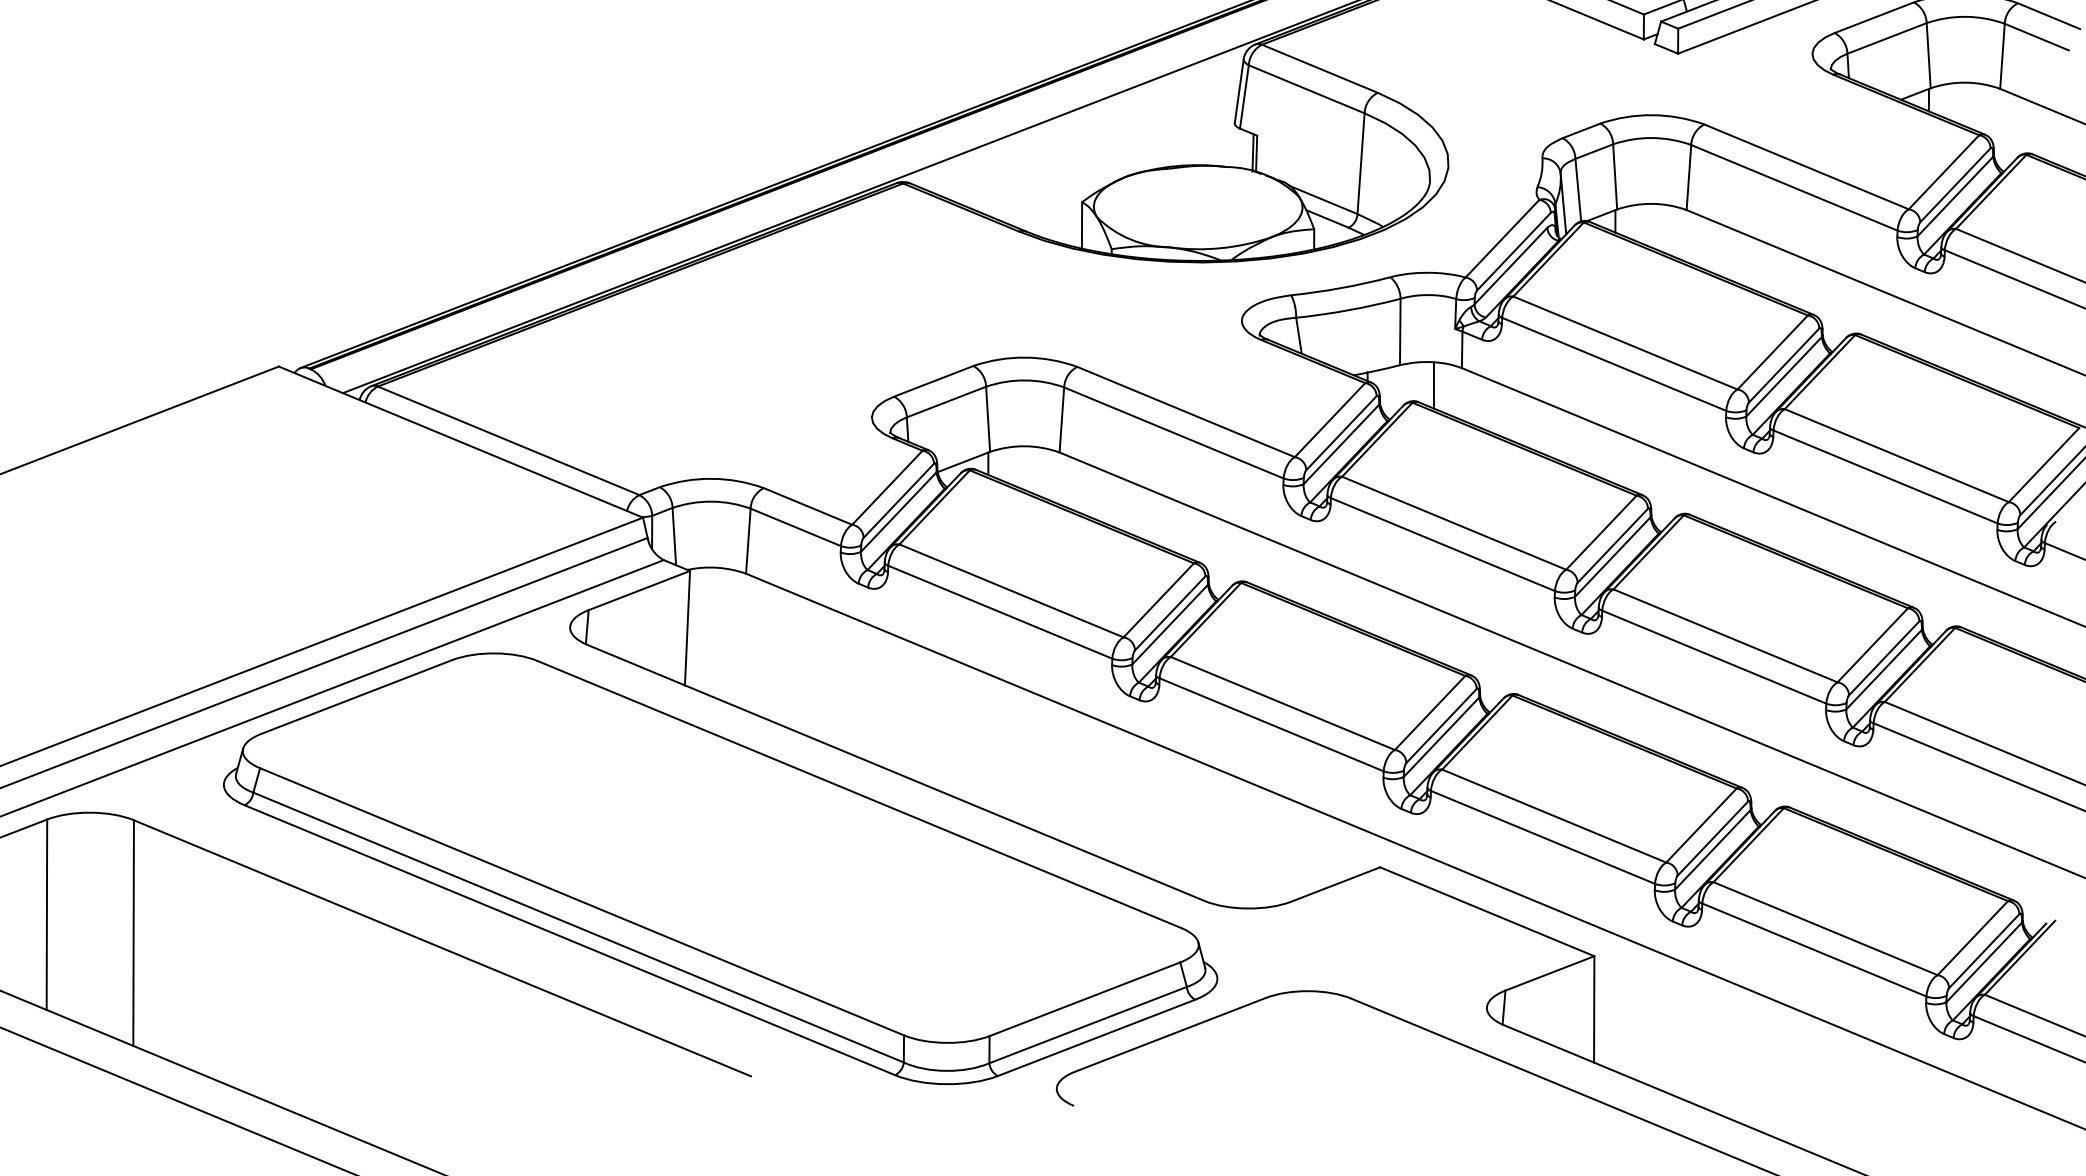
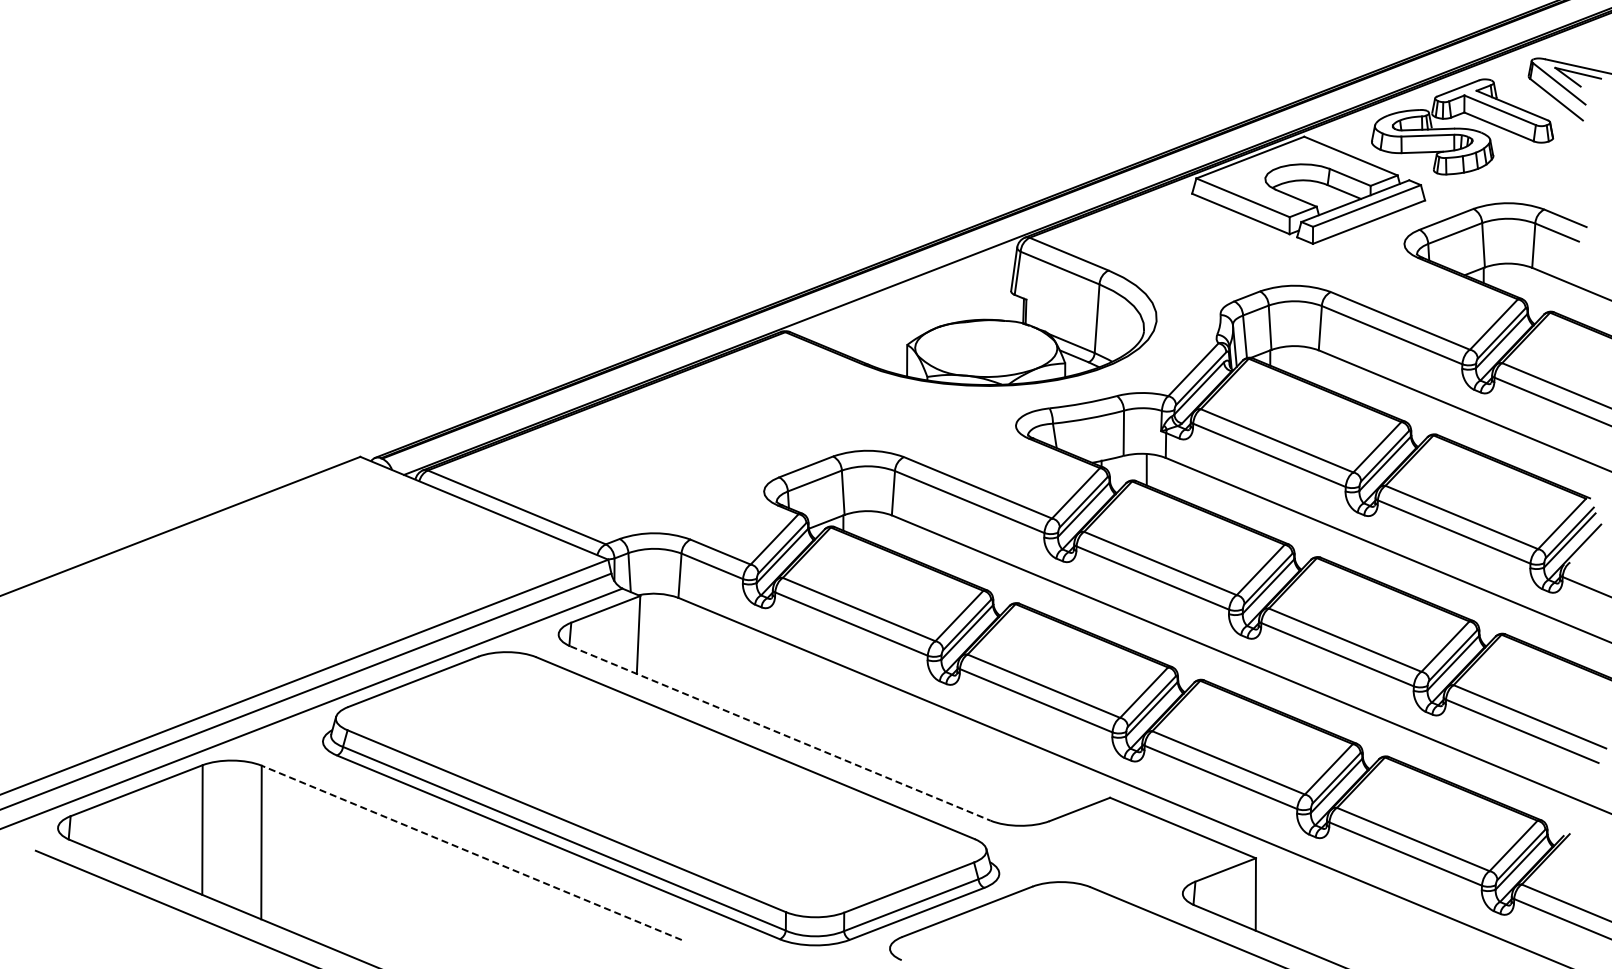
line: (895, 772) -> (780, 733), solid -> dashed
line: (442, 947) -> (471, 852), solid -> dashed

